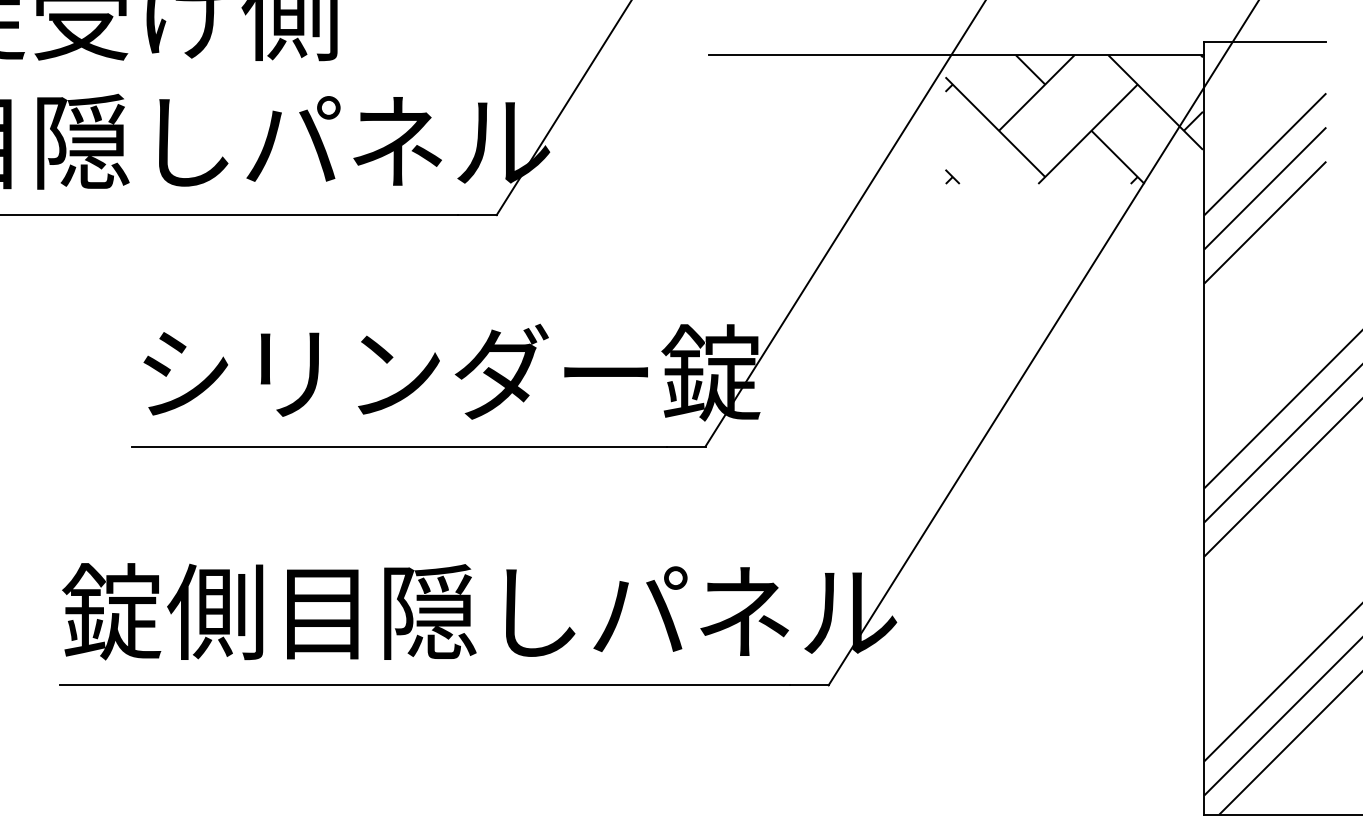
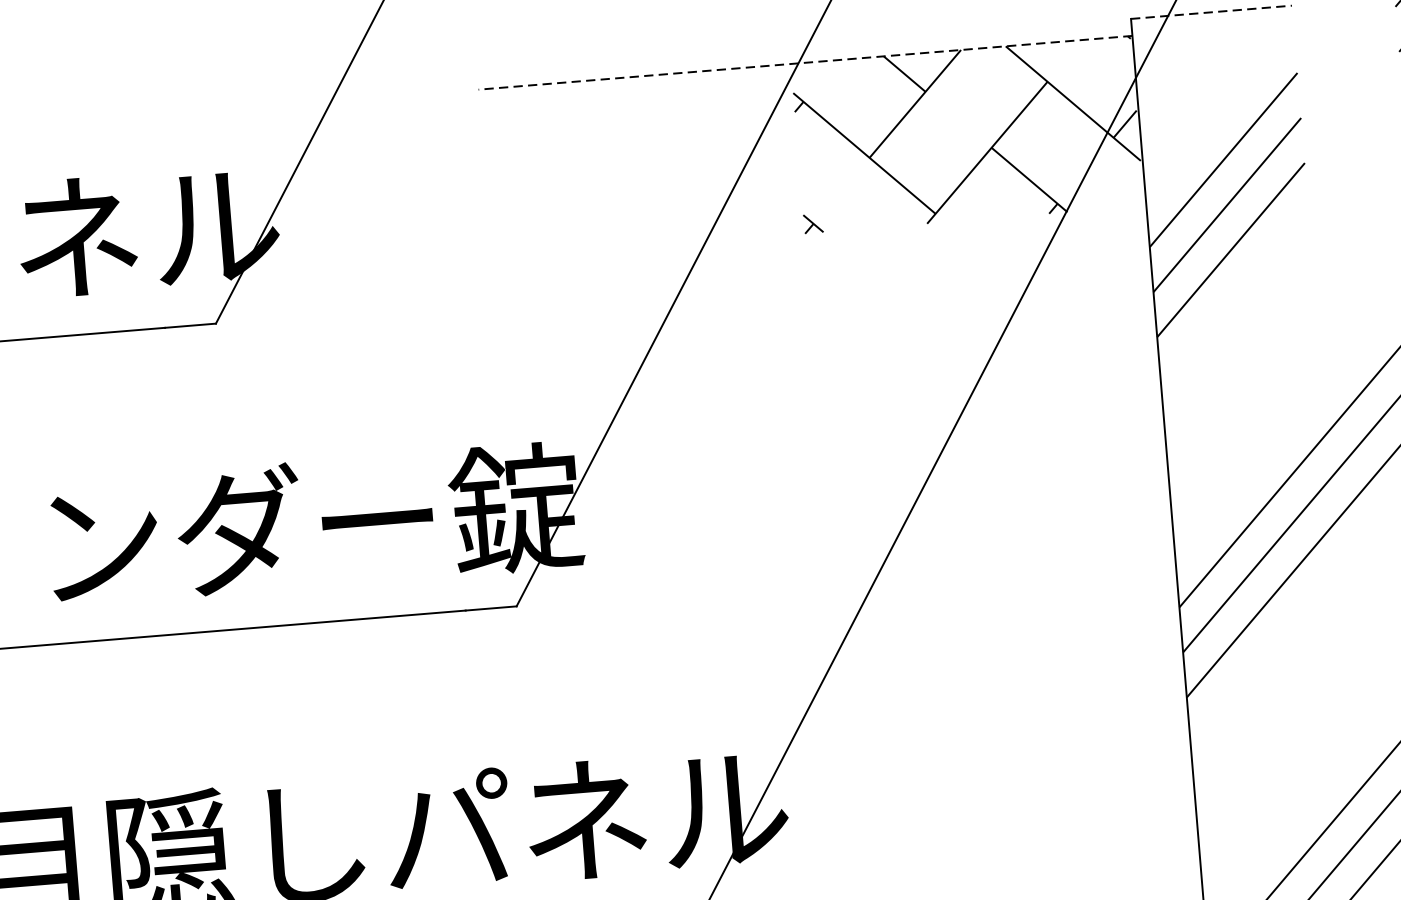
line: (1265, 42) -> (1211, 12), solid -> dashed
line: (956, 55) -> (805, 63), solid -> dashed

